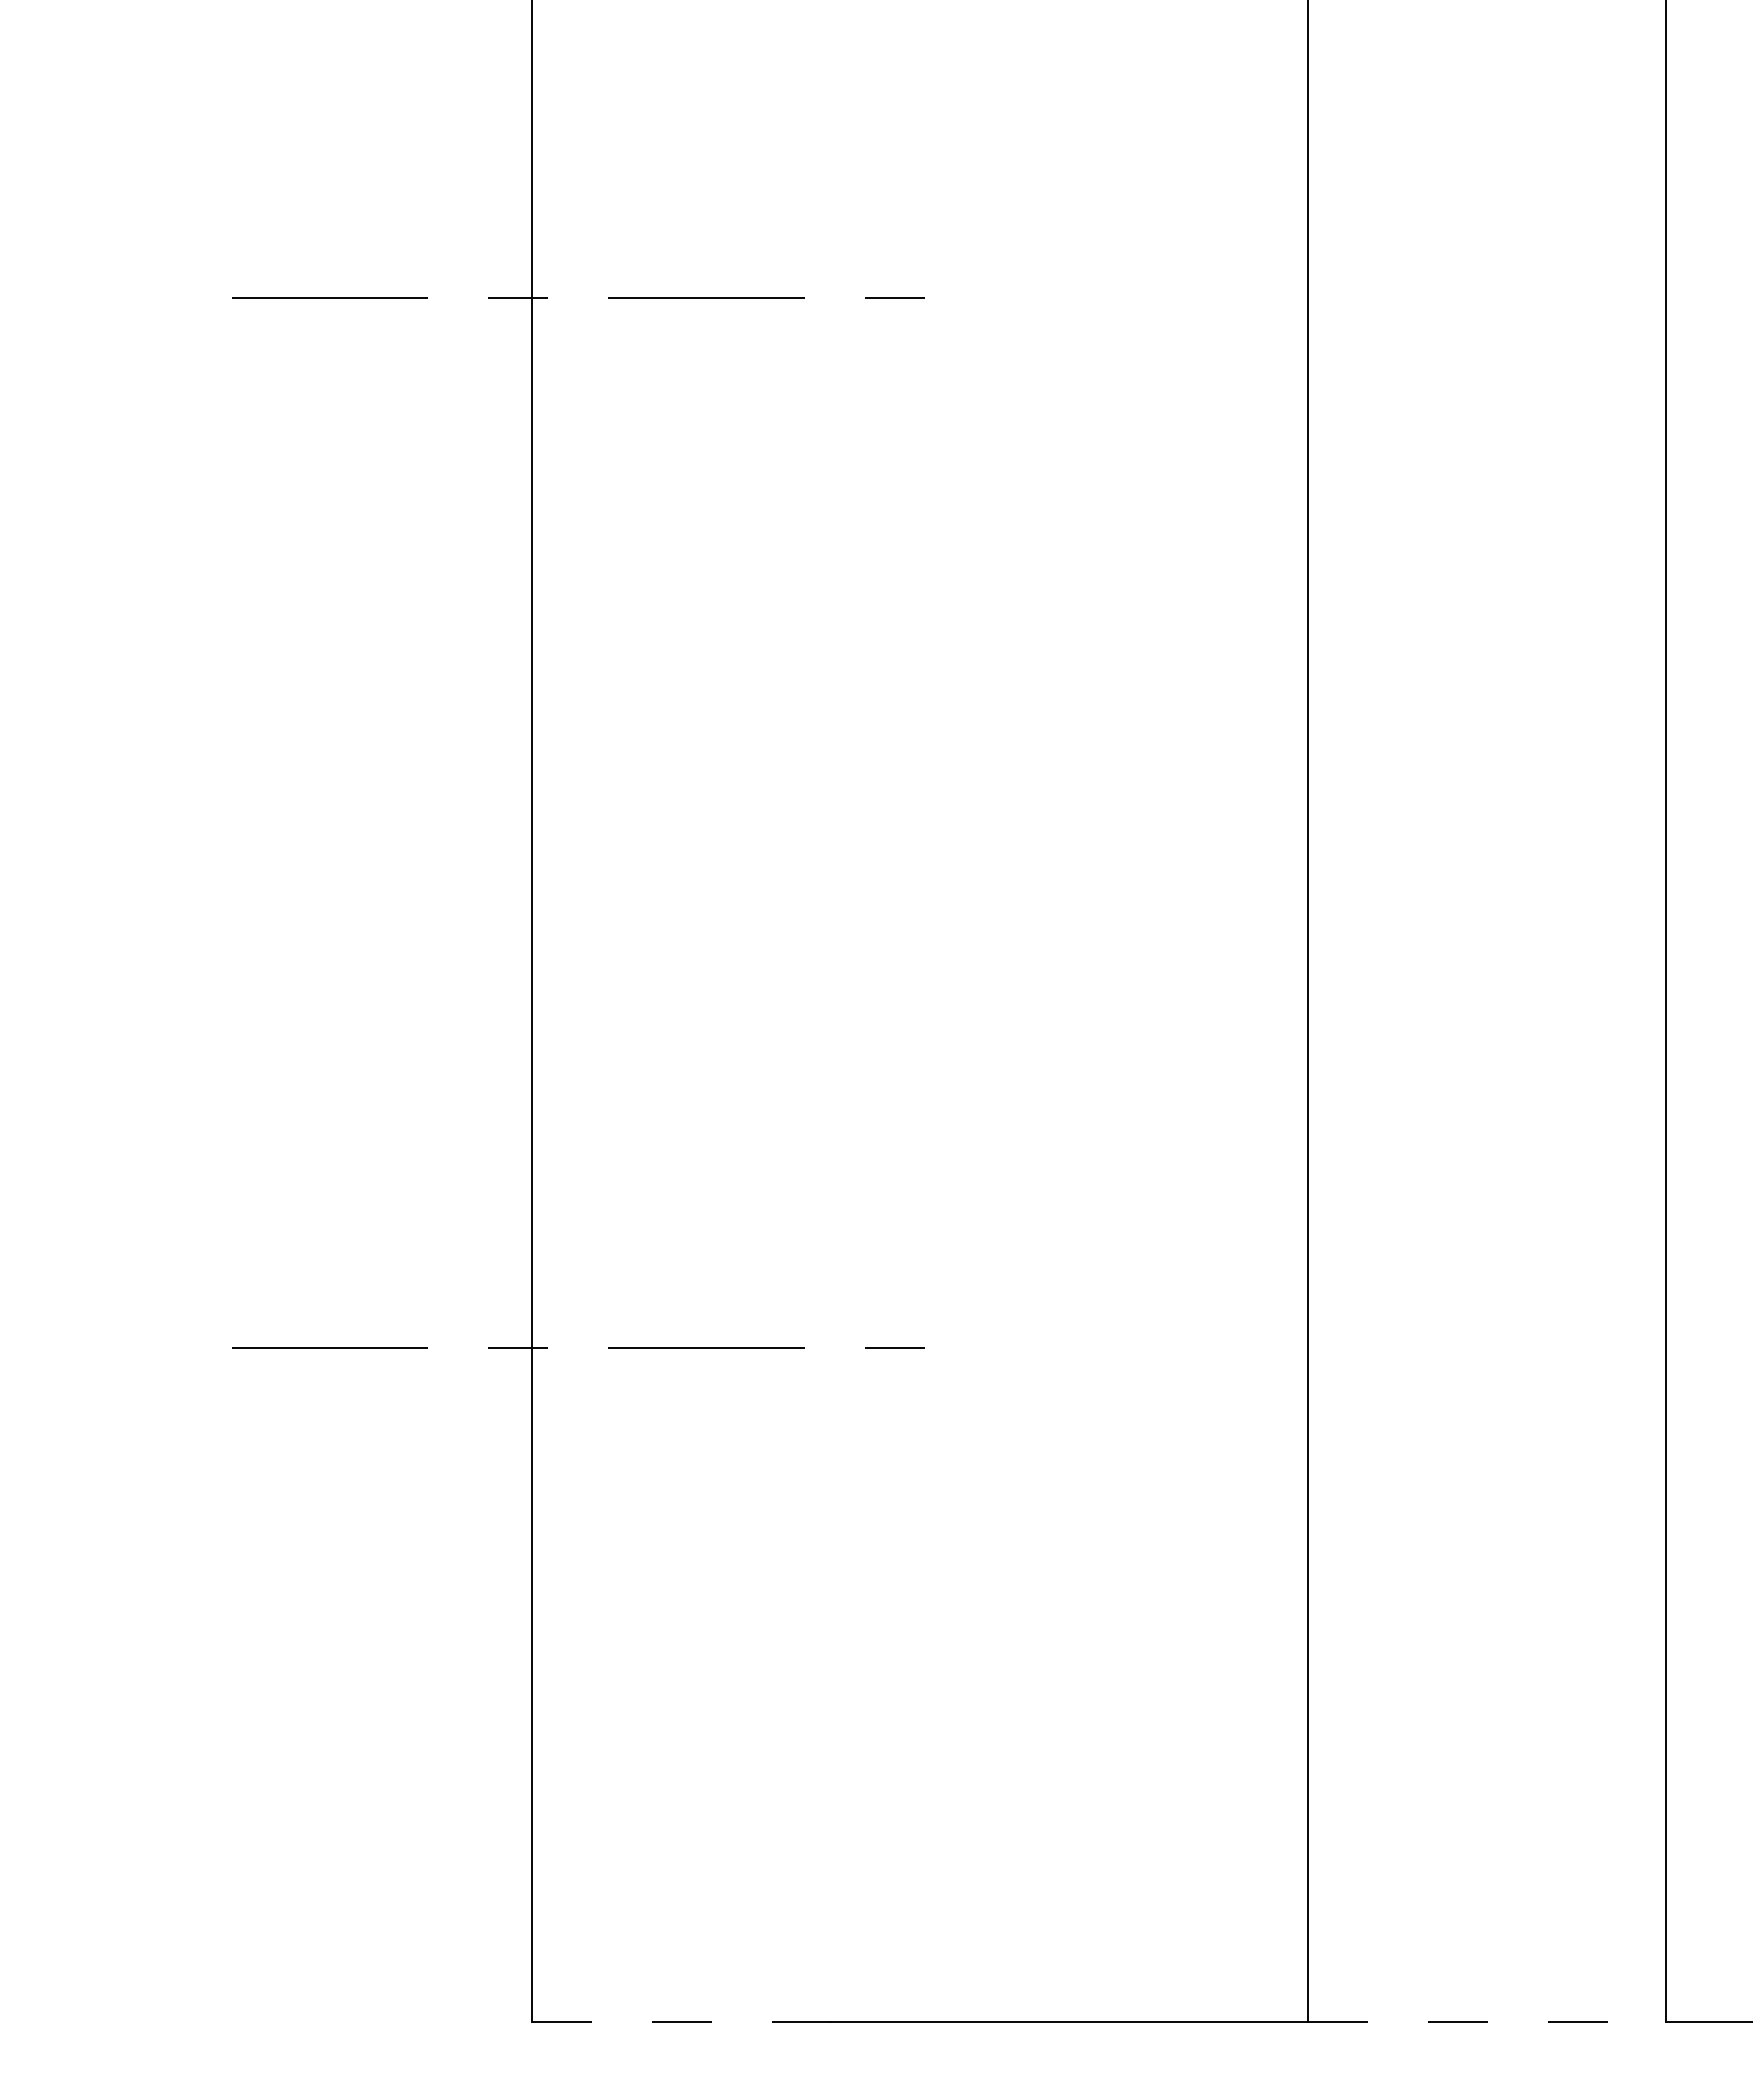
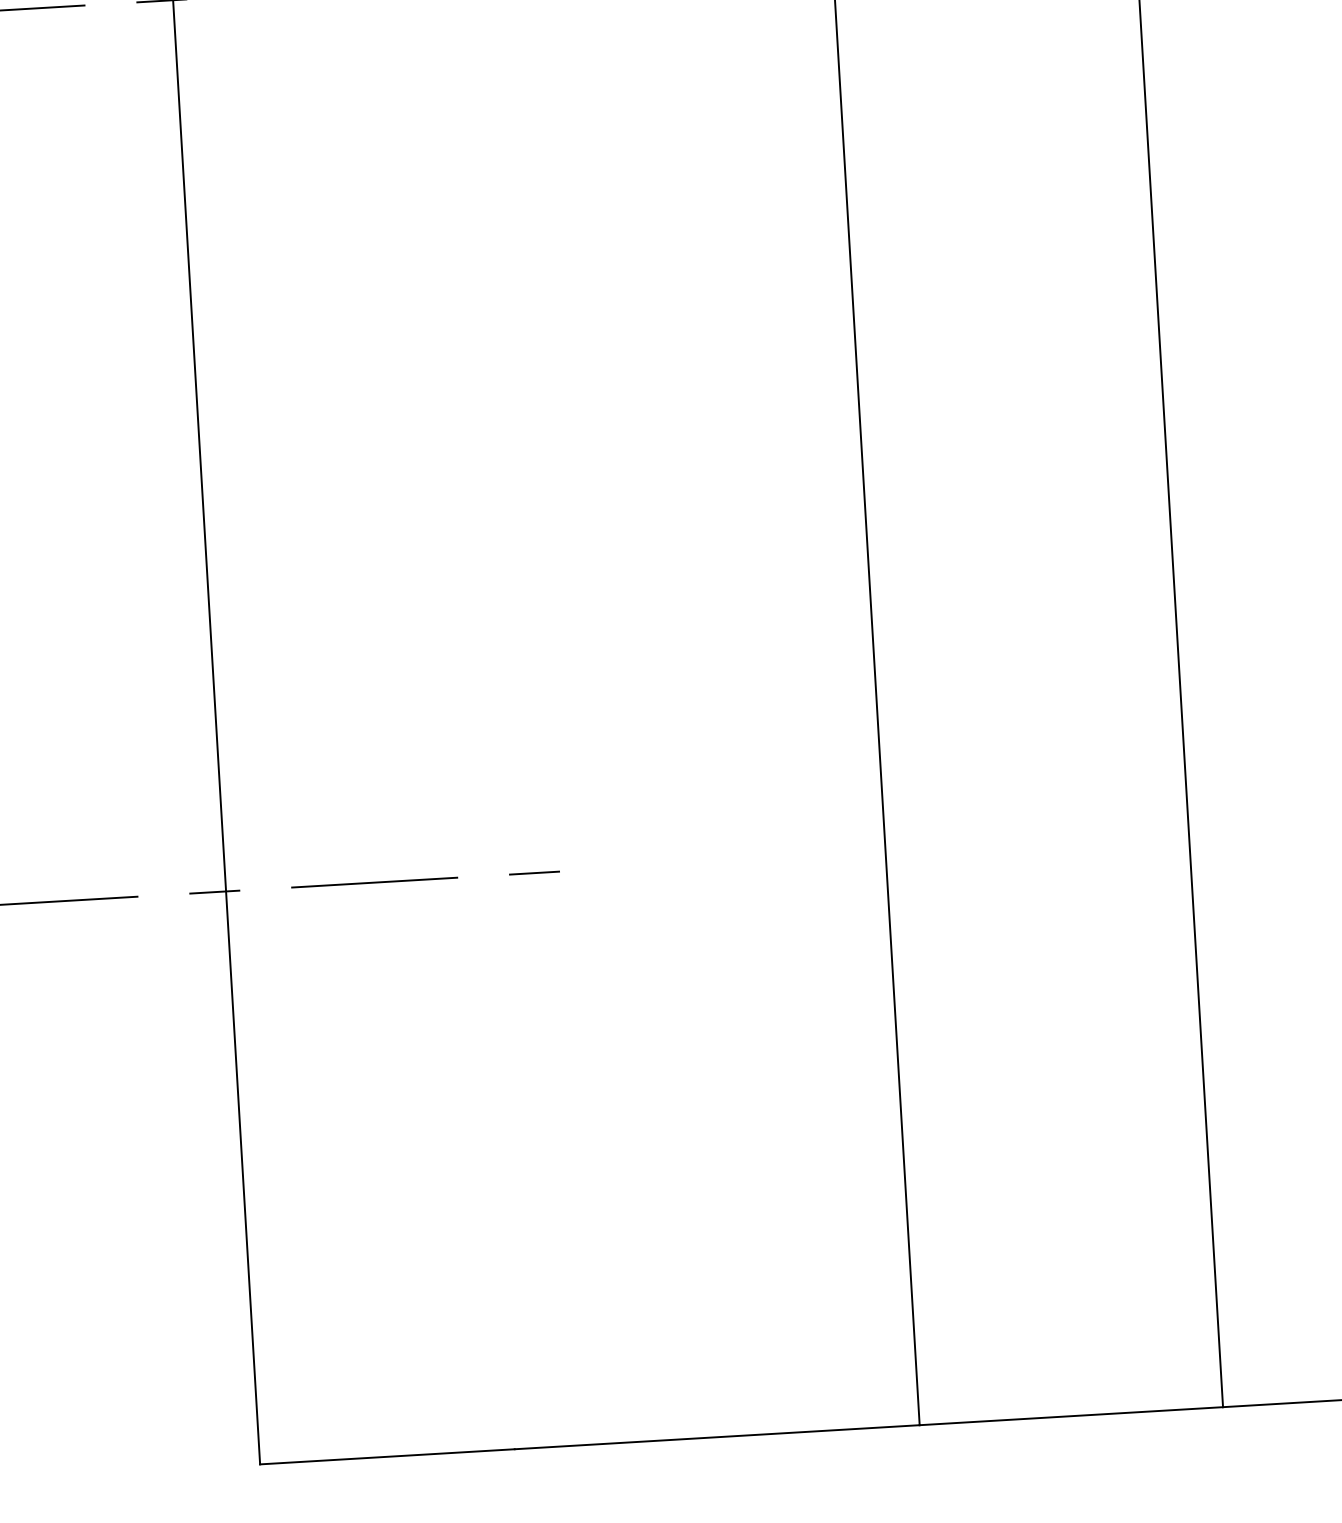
line: (681, 2022) -> (387, 1457), dashed -> solid
line: (1486, 2022) -> (1071, 1416), dashed -> solid

